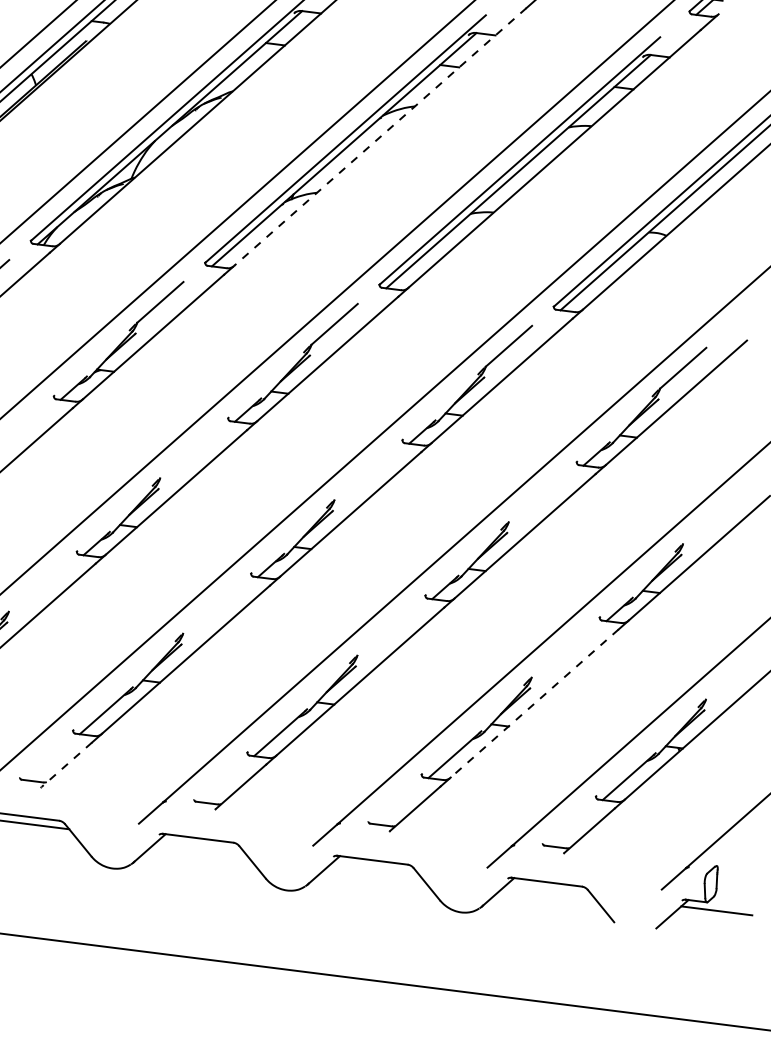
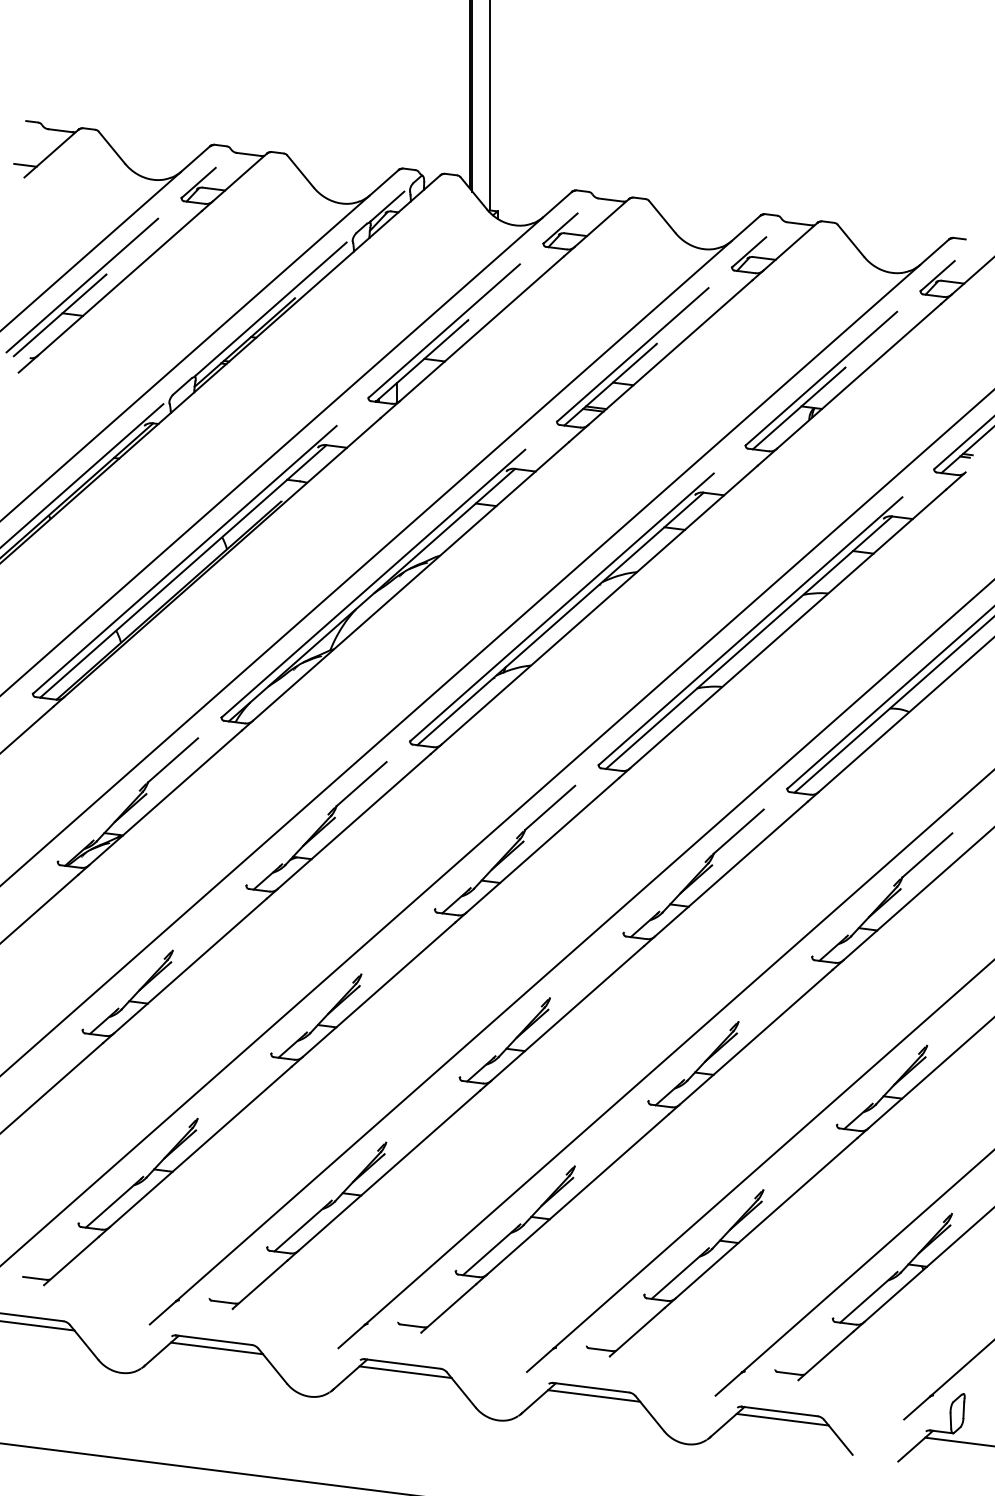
line: (380, 137) -> (599, 605), dashed -> solid
line: (534, 703) -> (766, 1218), dashed -> solid
line: (66, 764) -> (260, 1284), dashed -> solid
line: (200, 846) -> (405, 1372), added
line: (375, 867) -> (594, 1395), added
line: (549, 889) -> (782, 1419), added

